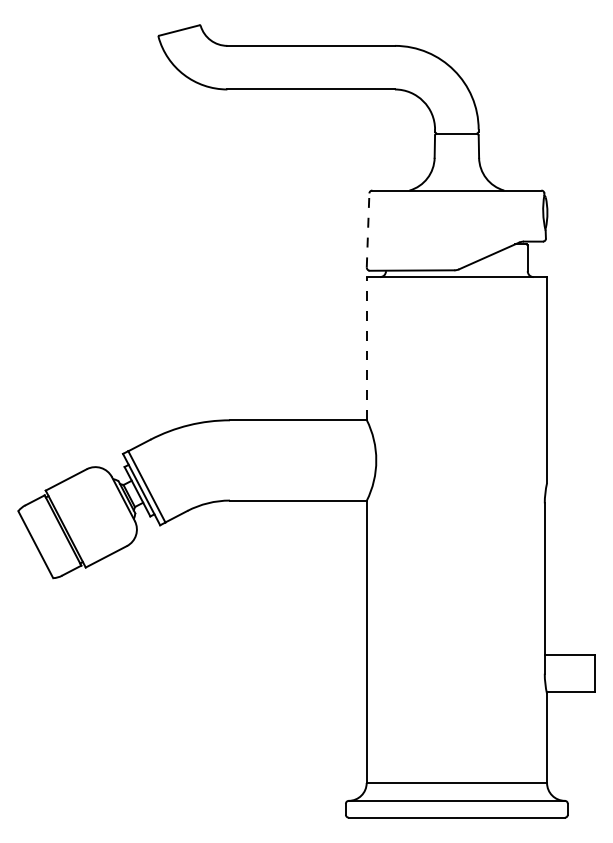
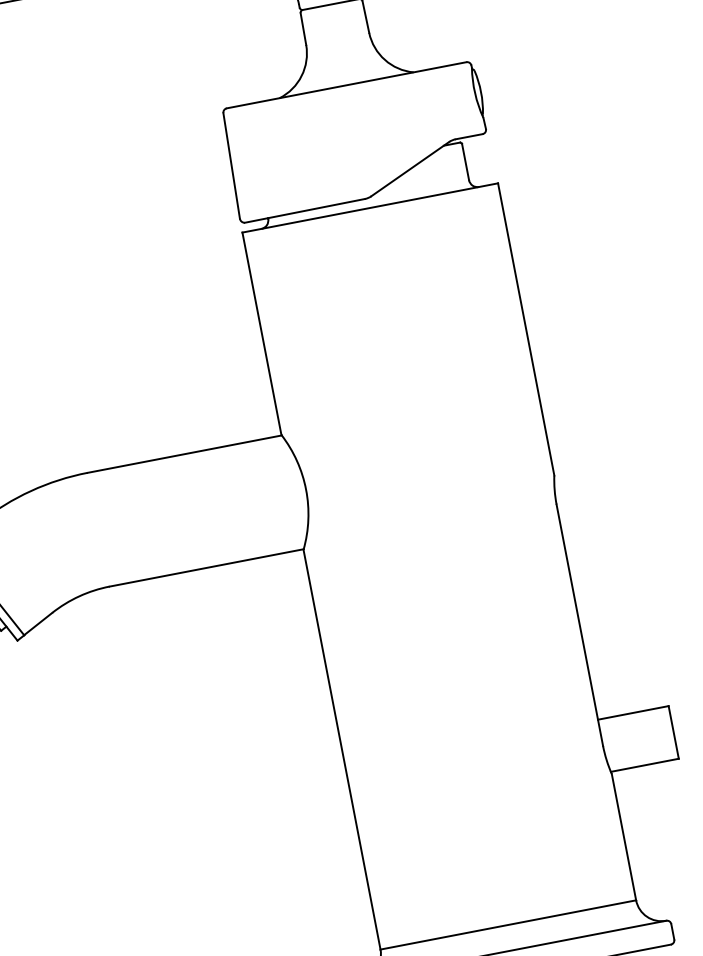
line: (368, 230) -> (232, 166), dashed -> solid
line: (366, 348) -> (261, 333), dashed -> solid

